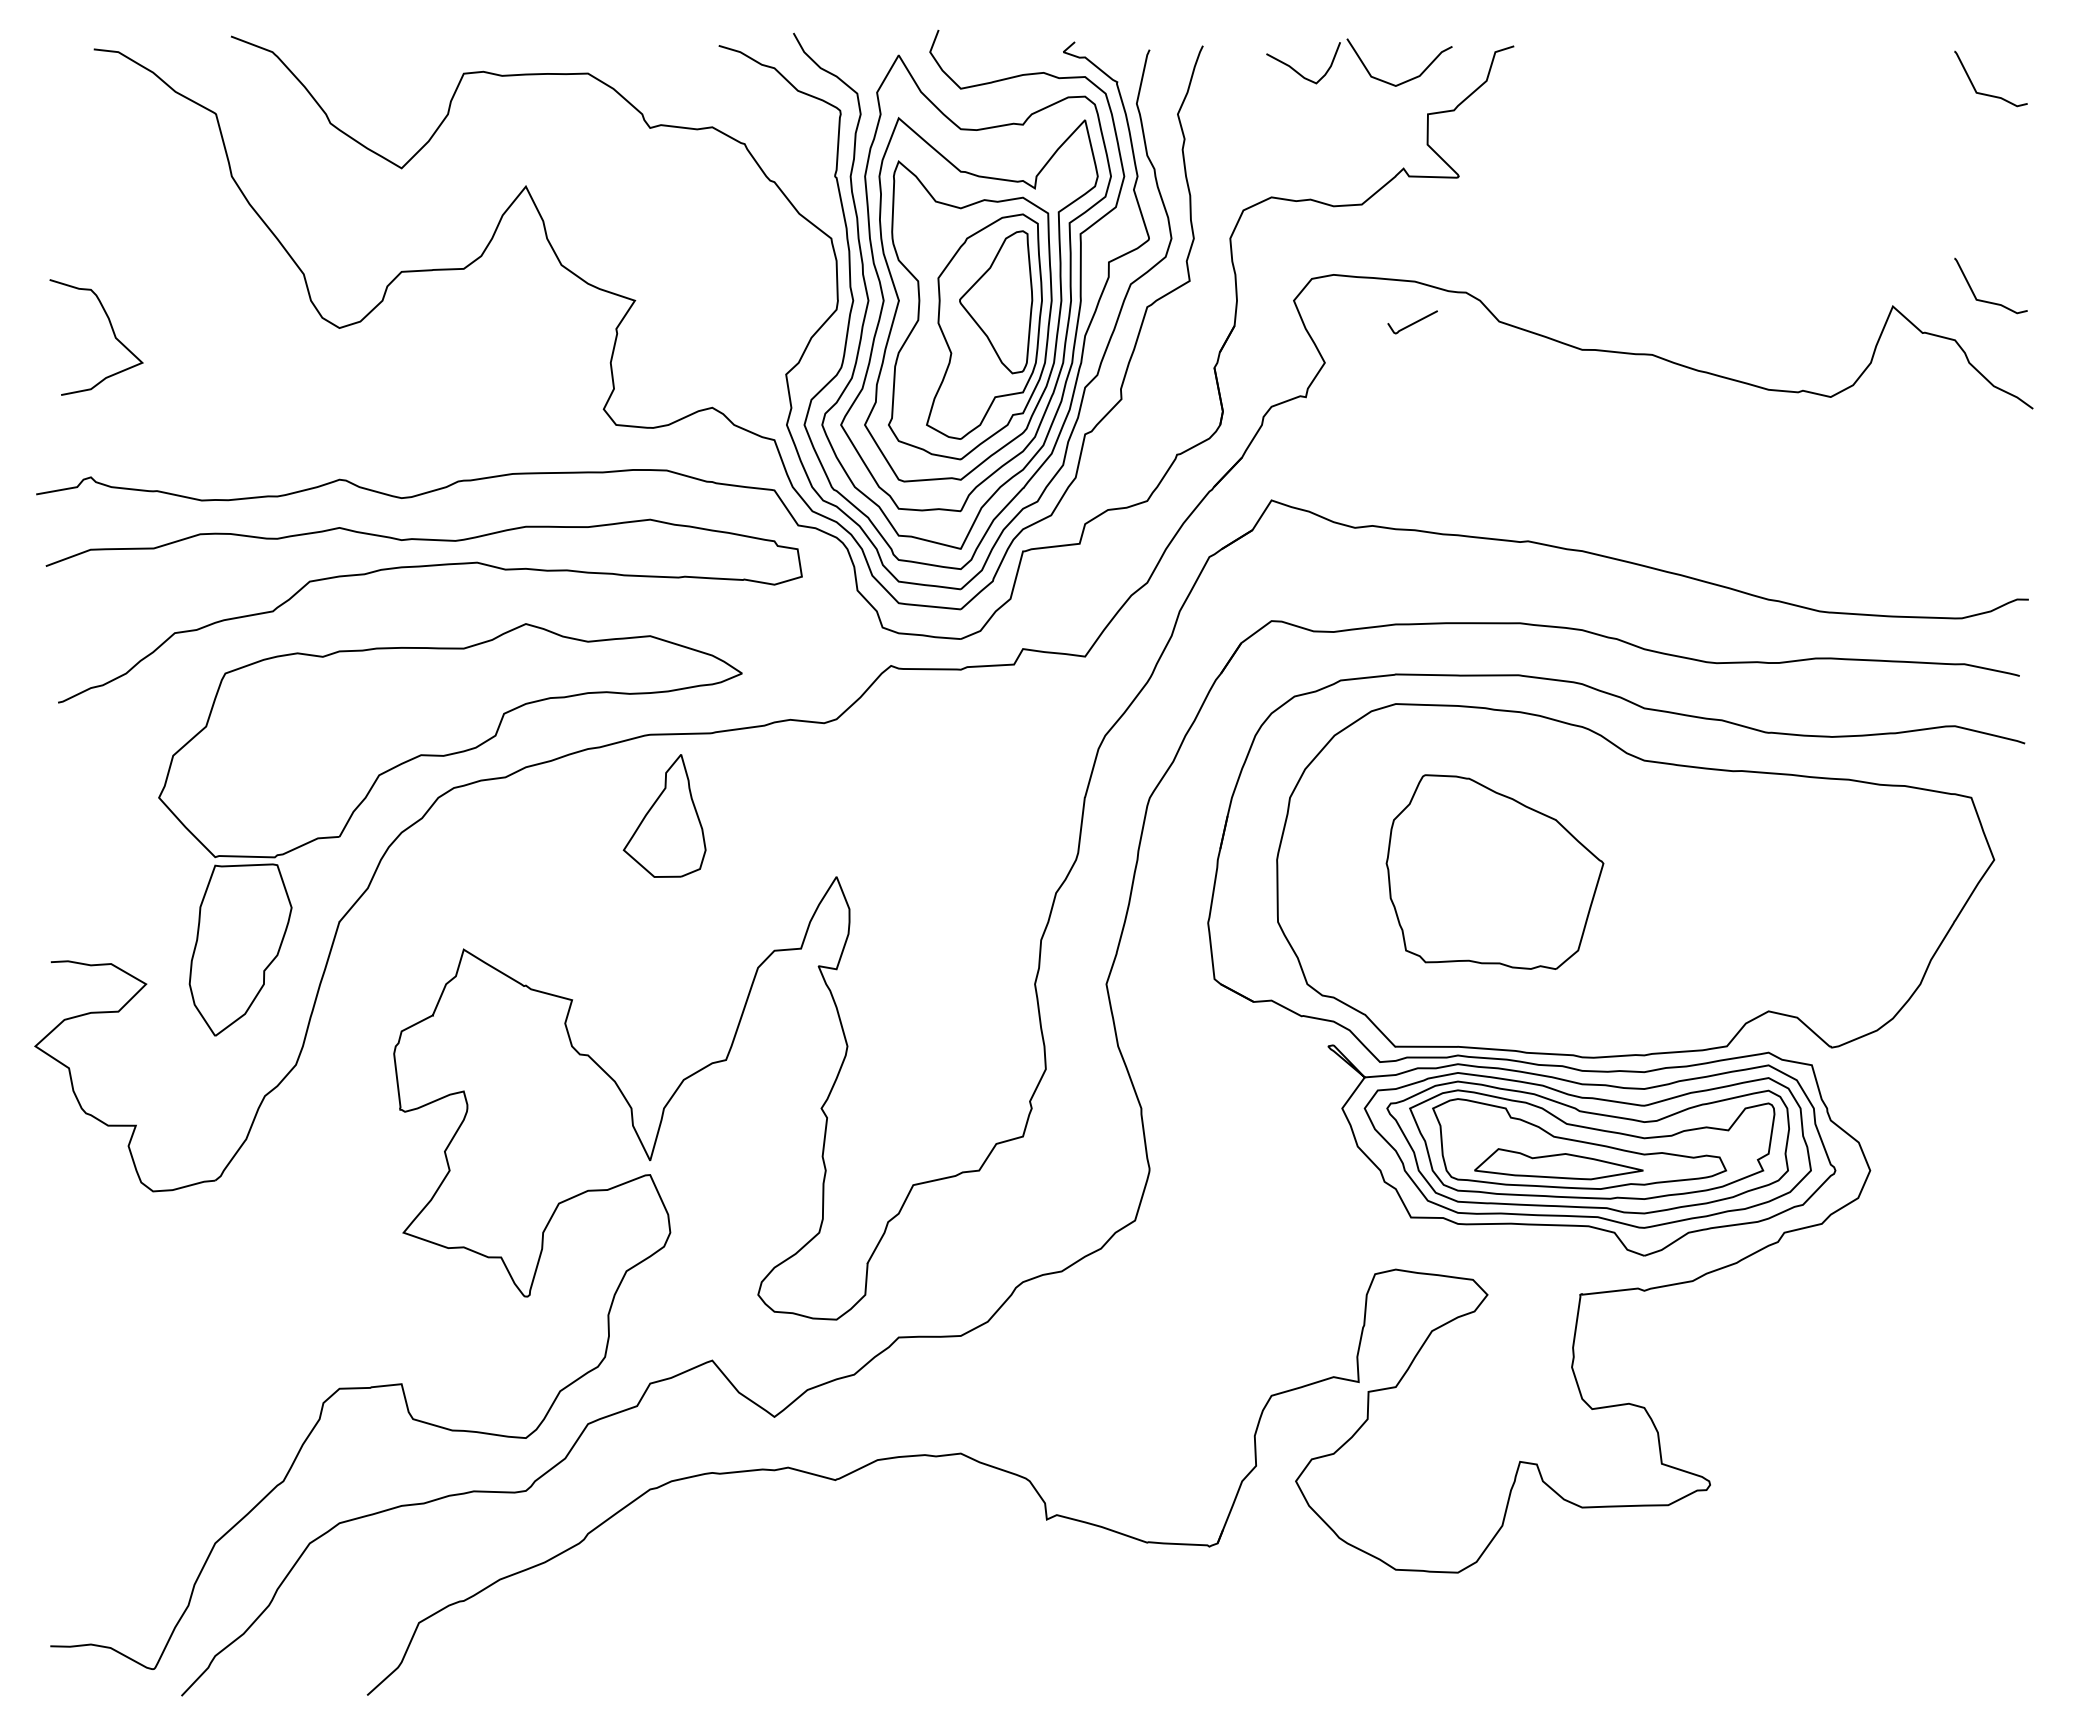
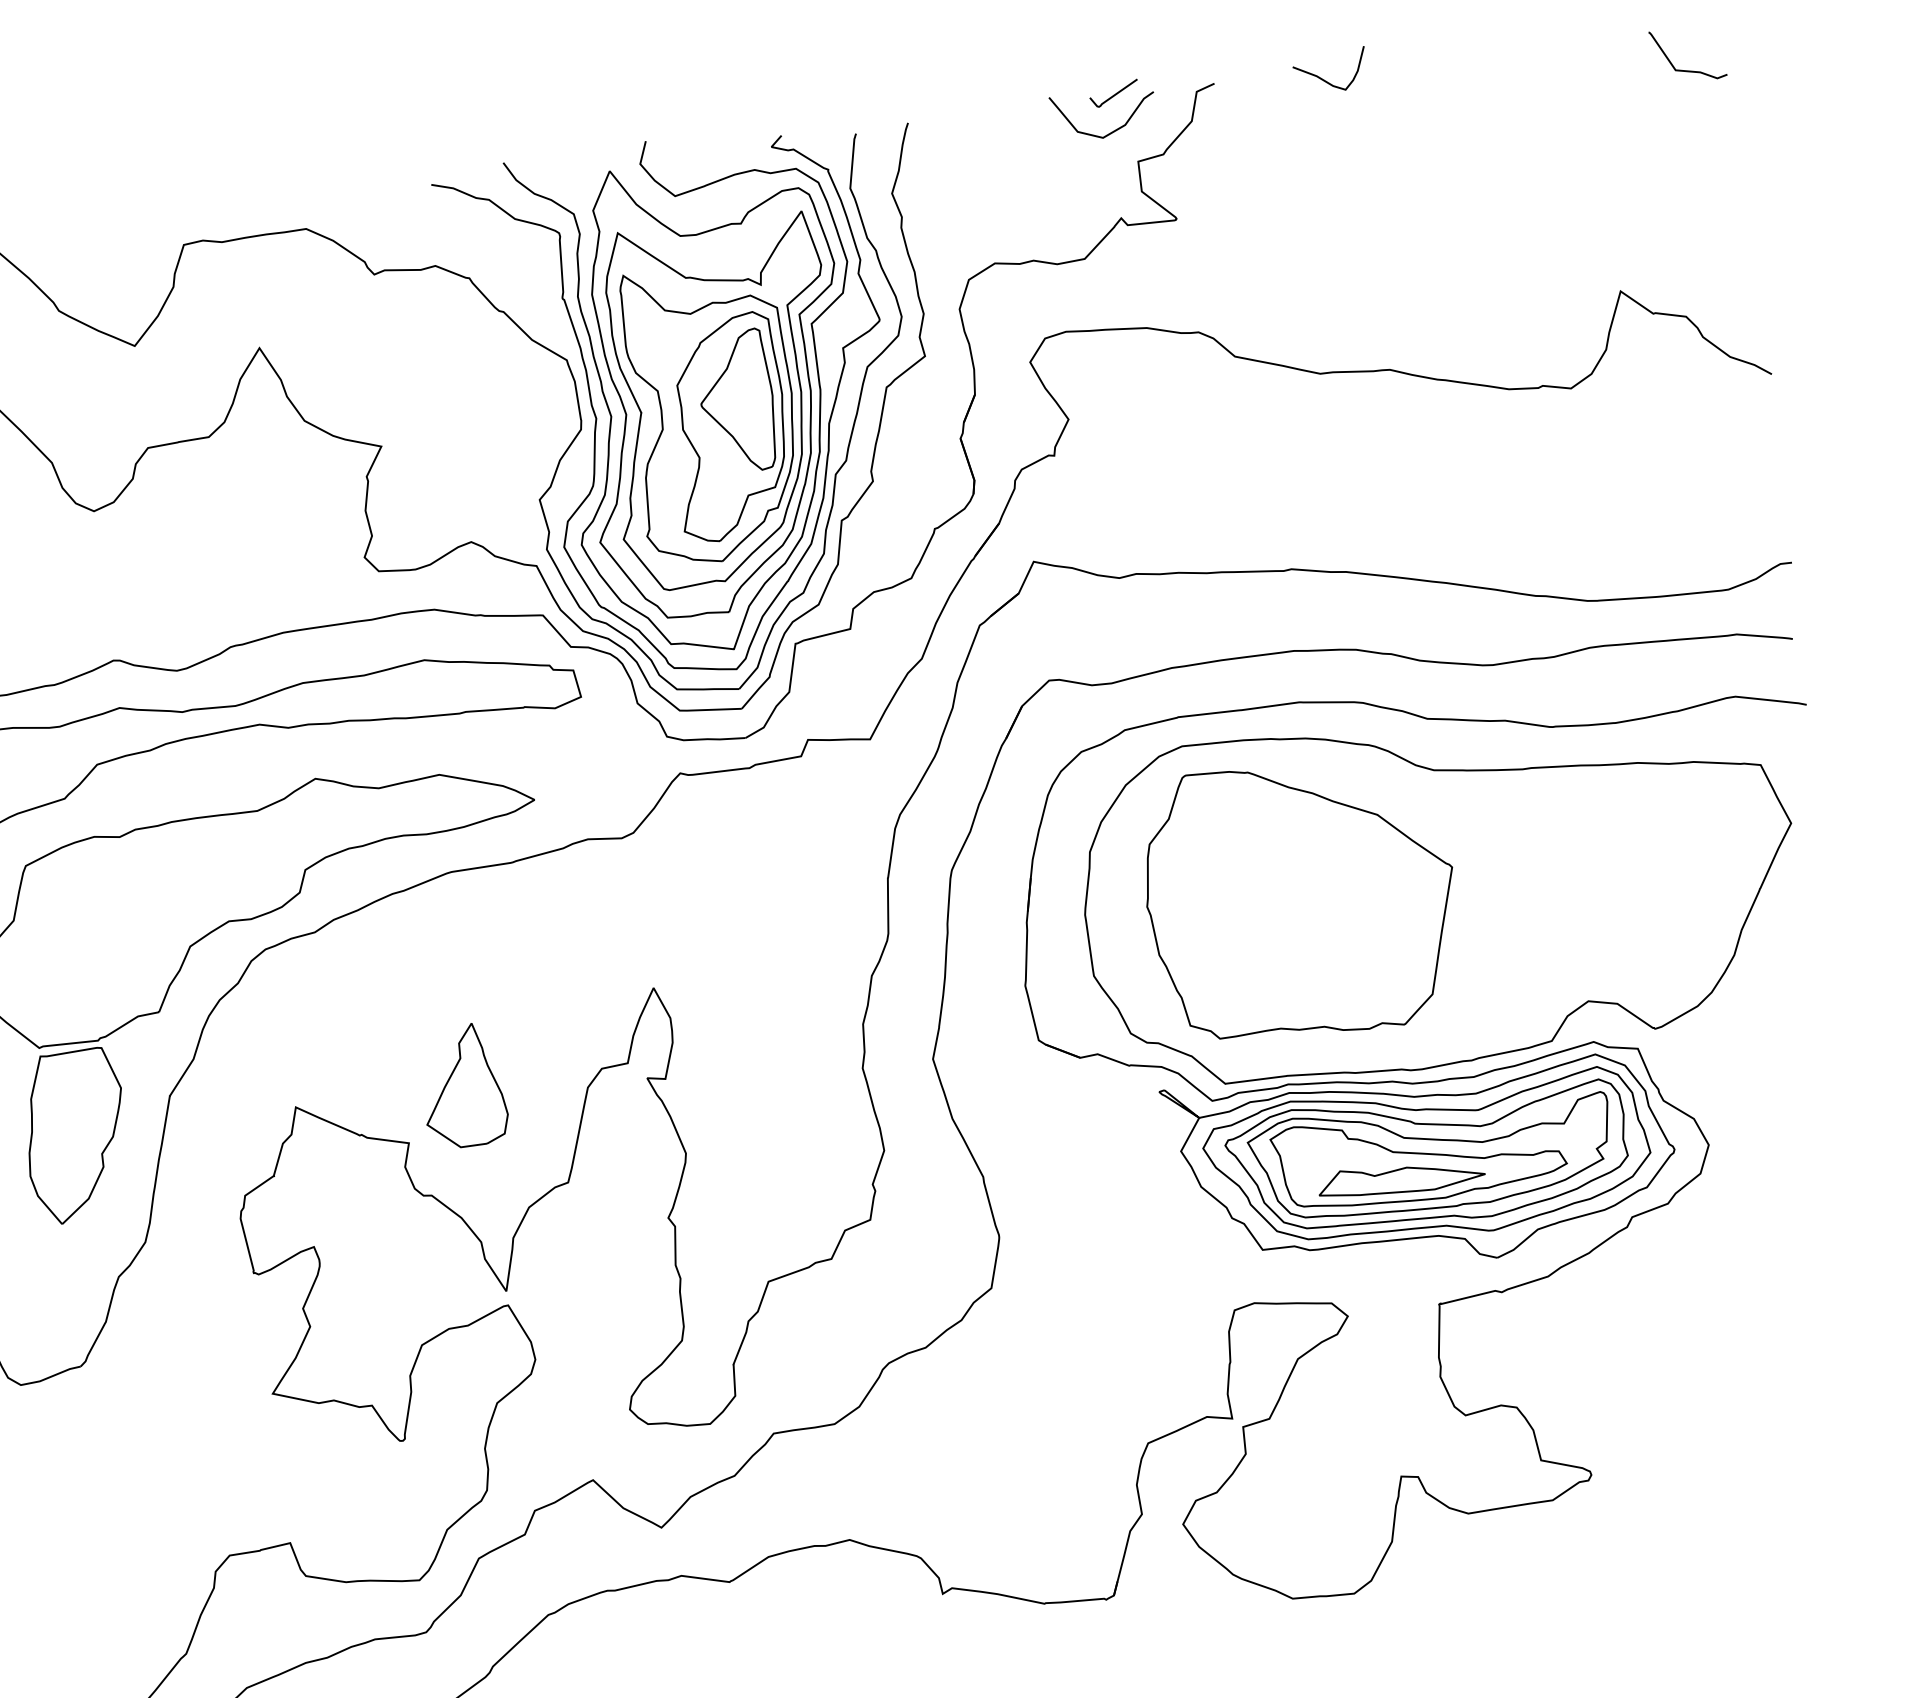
curve: (1299, 72) -> (1327, 81), moved
curve: (1985, 300) -> (1711, 273), removed
curve: (1413, 322) -> (1115, 93), moved
part: (664, 815) -> (462, 1085), moved
part: (1494, 871) -> (1300, 898), size x1.43

